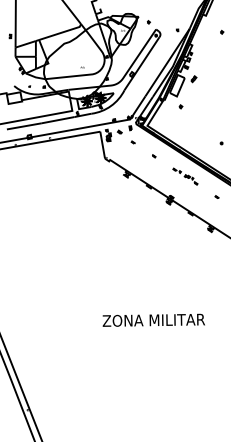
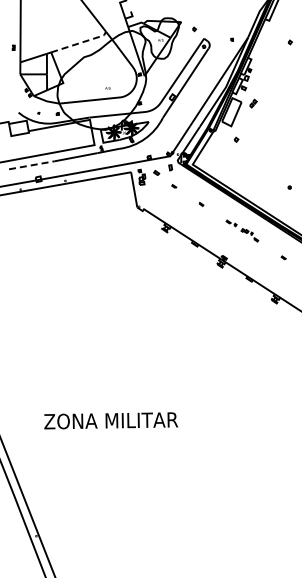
line: (61, 32) -> (80, 42), solid -> dashed
line: (24, 126) -> (32, 165), solid -> dashed
text: (154, 320) -> (111, 420), moved

